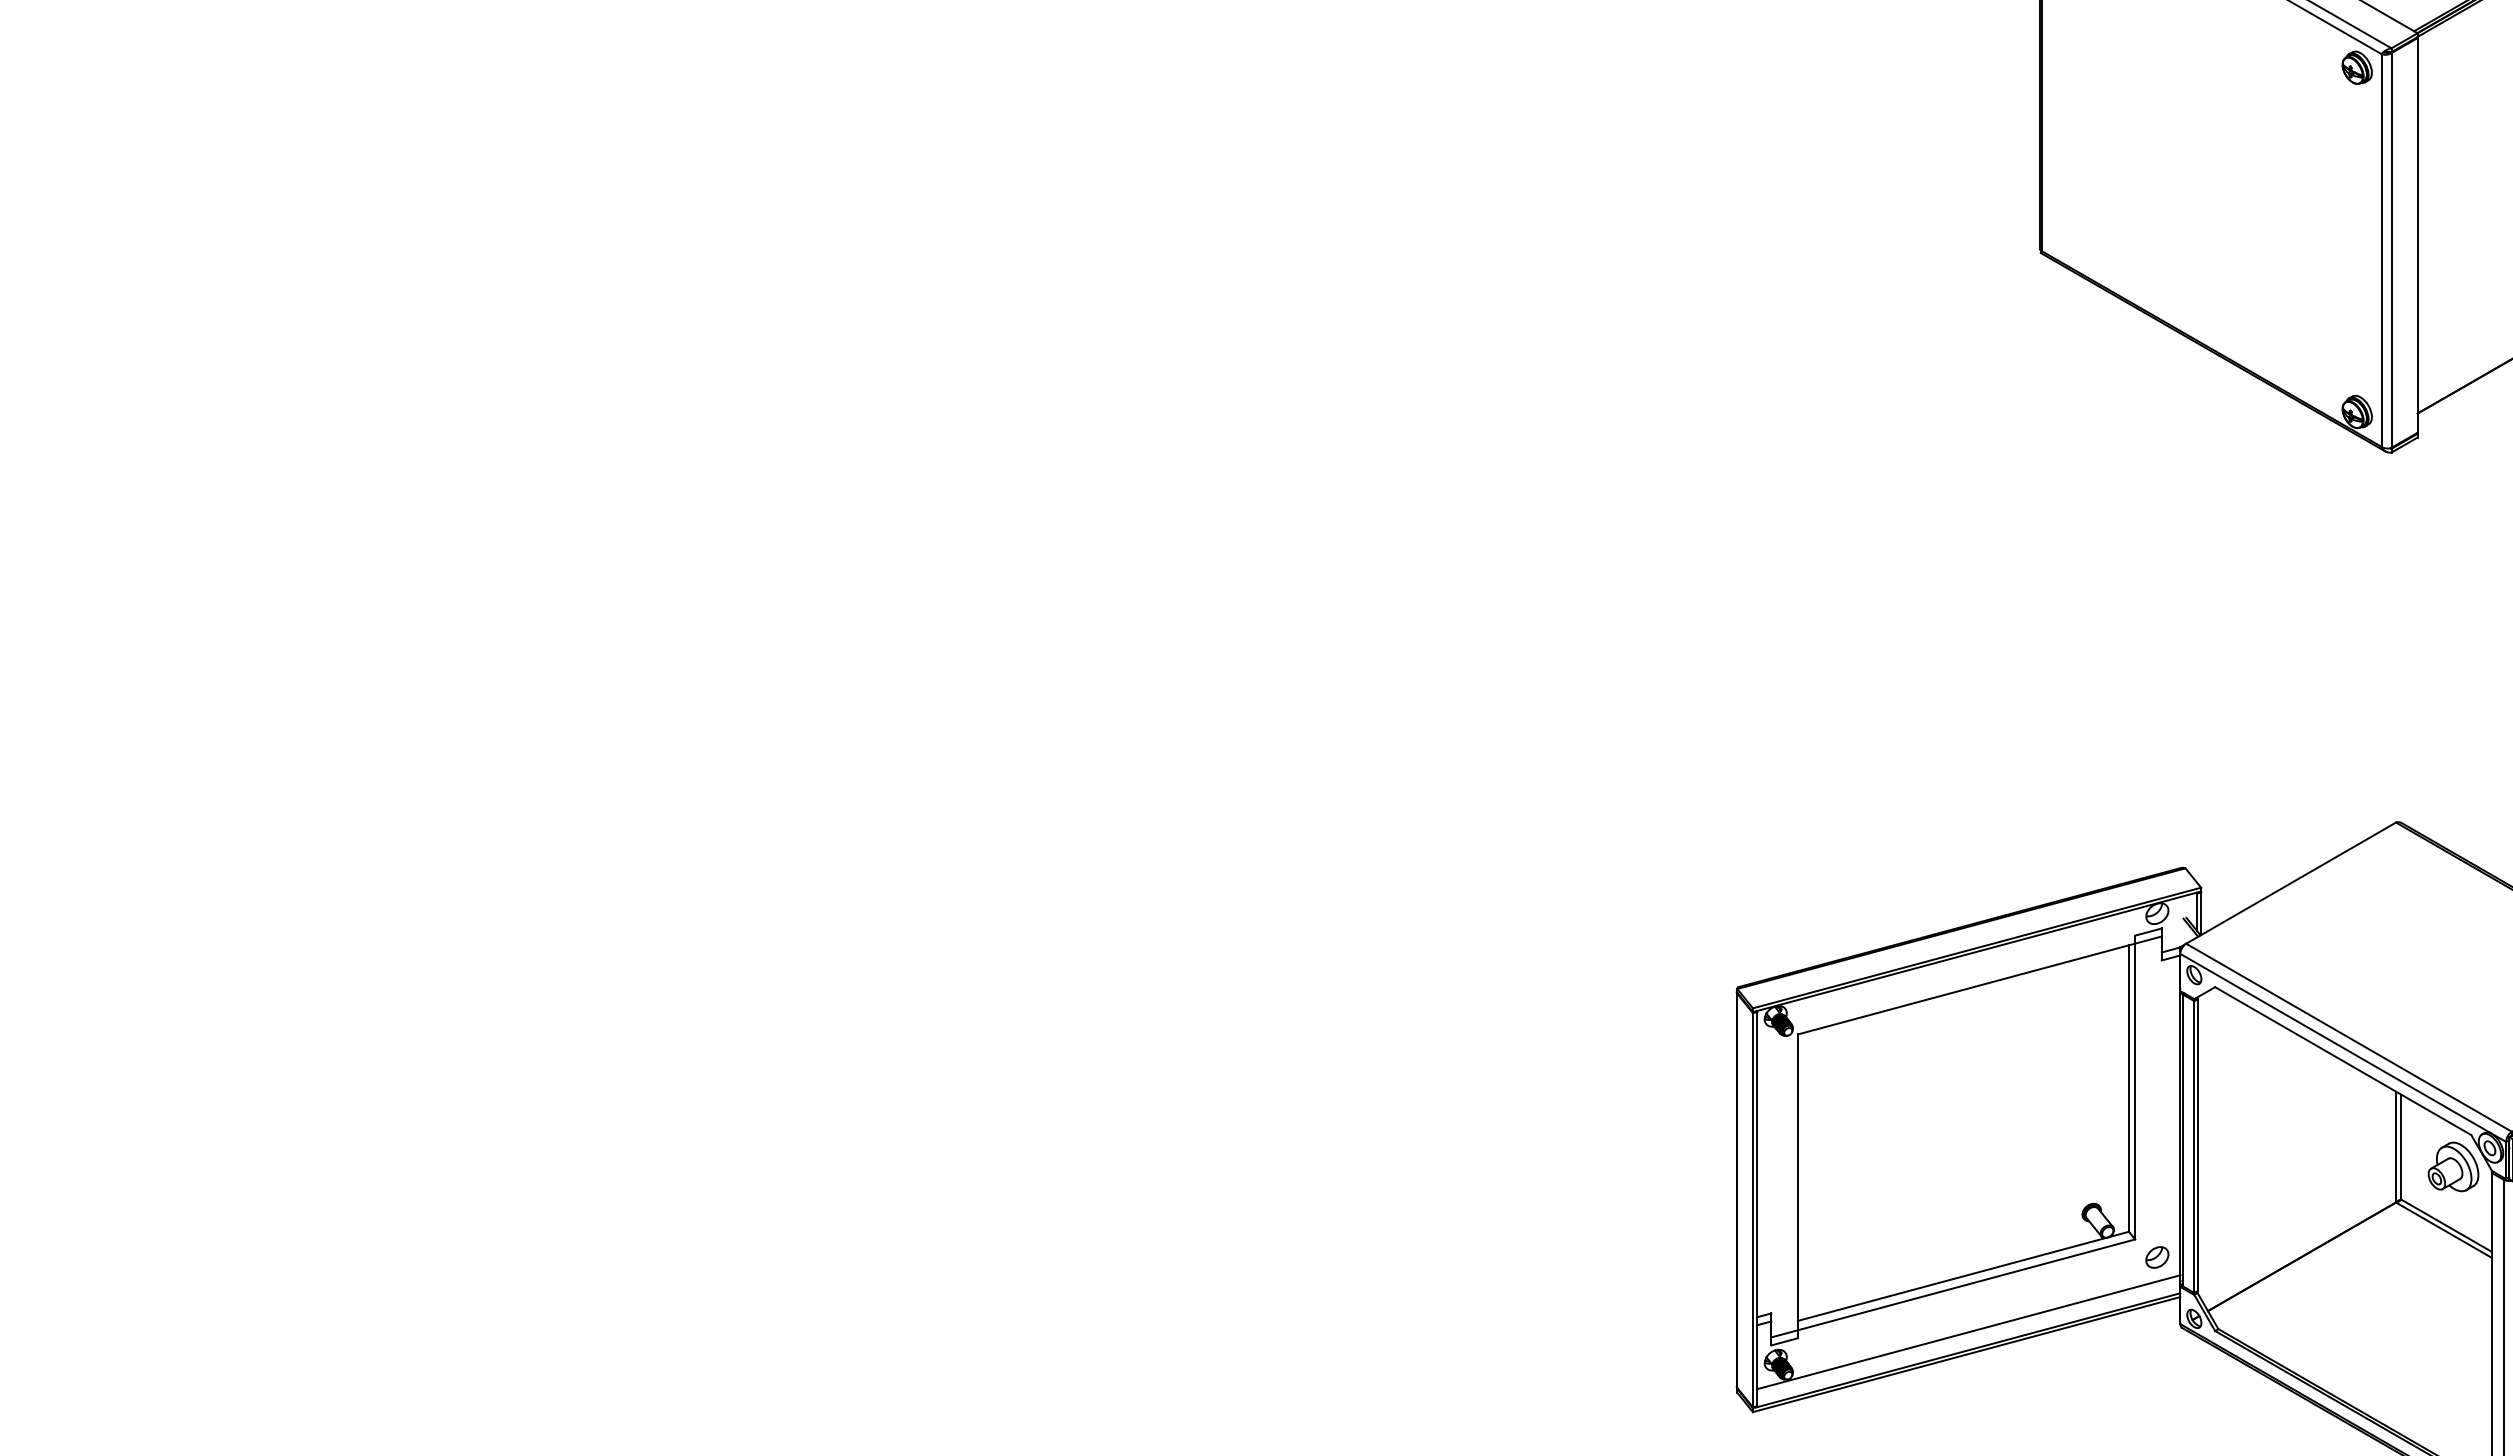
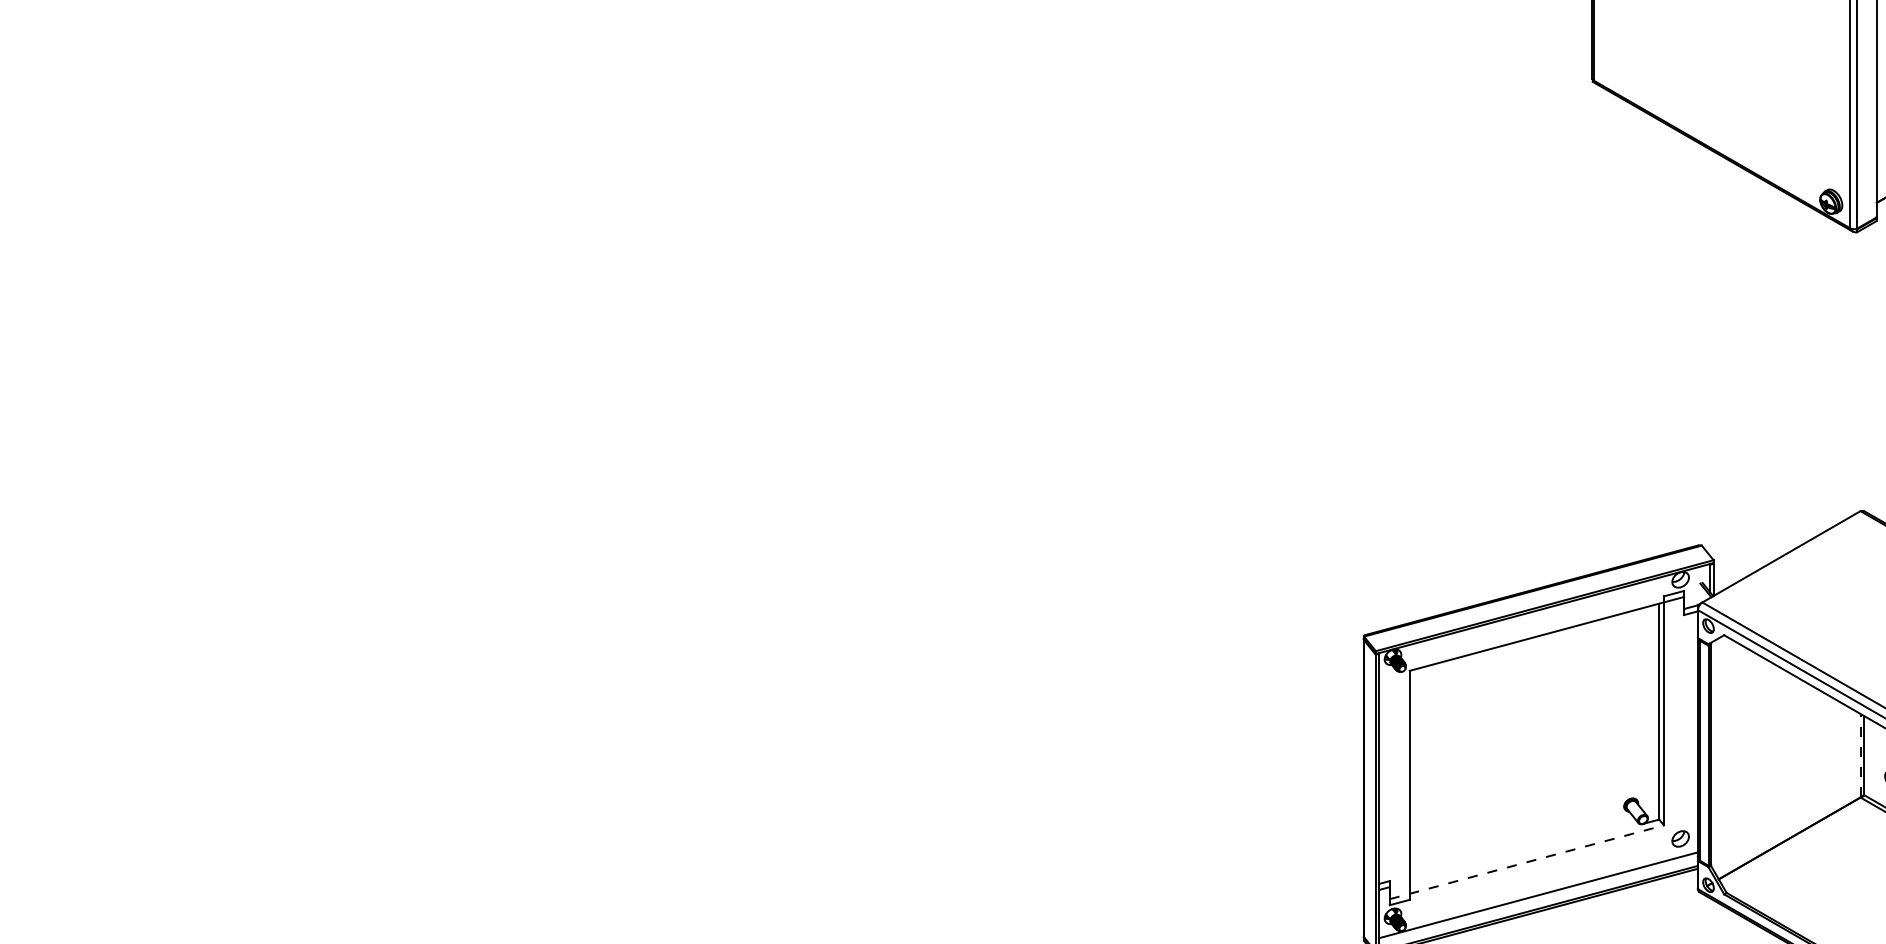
line: (2396, 1146) -> (1860, 755), solid -> dashed
line: (1951, 1279) -> (1525, 855), removed
line: (1953, 1288) -> (1526, 862), solid -> dashed

